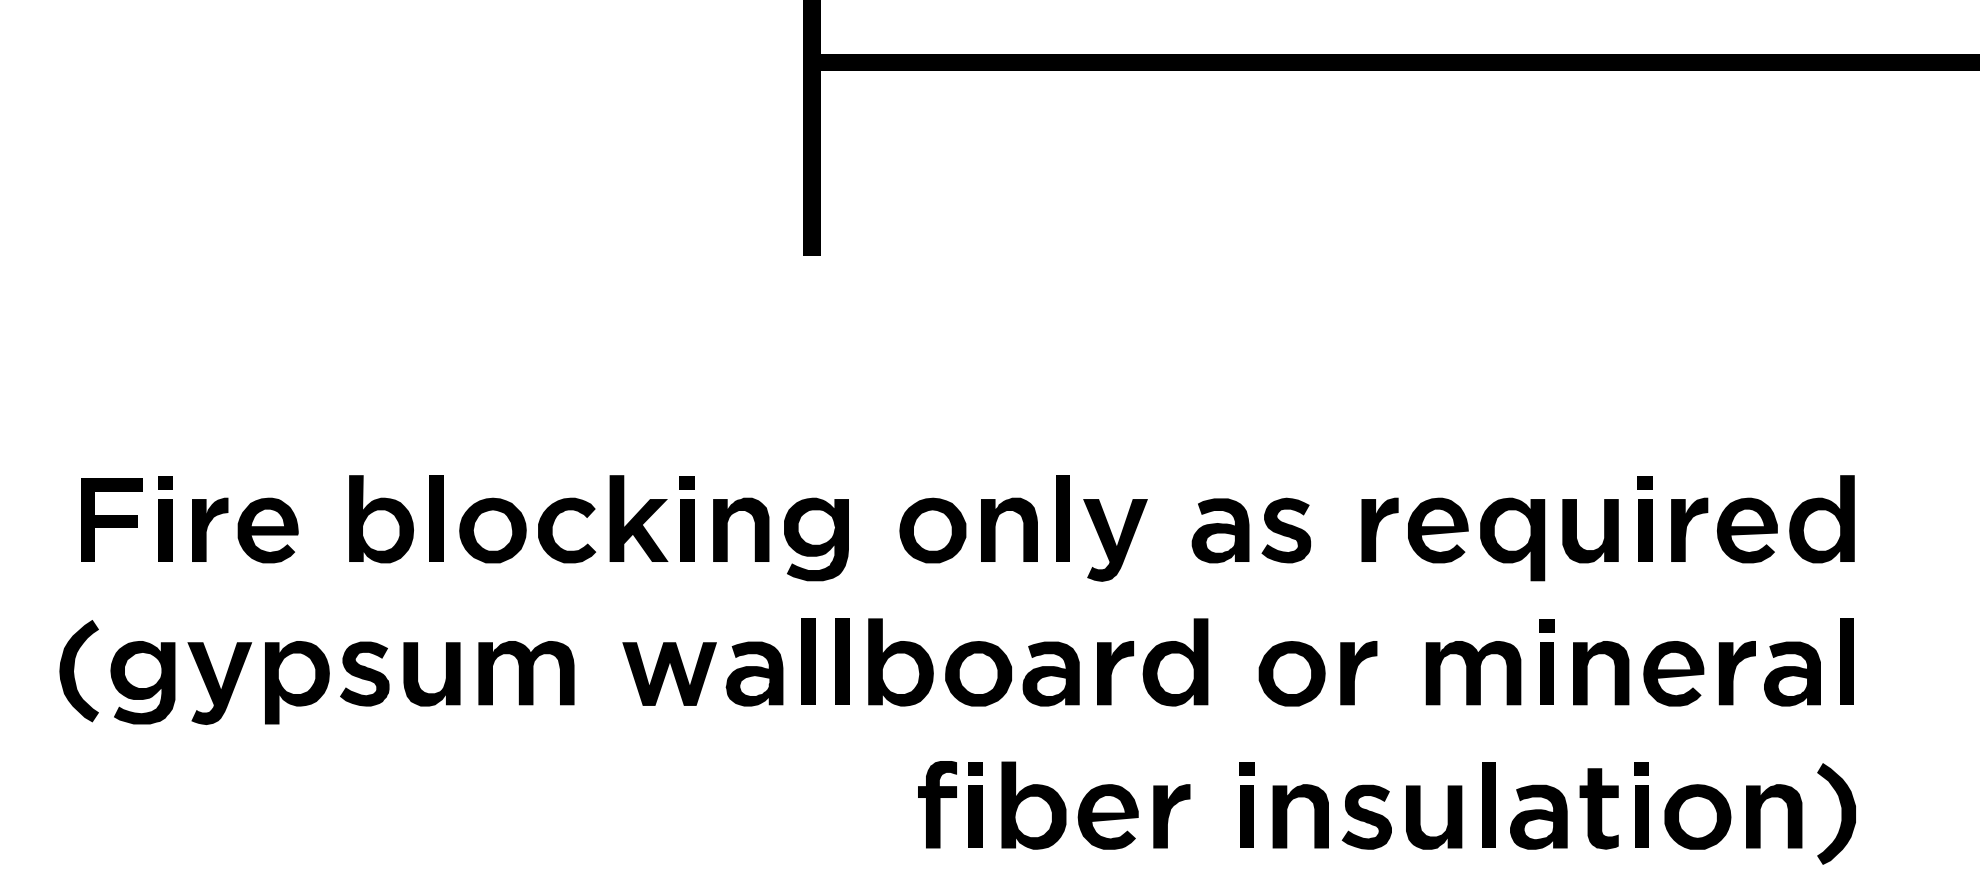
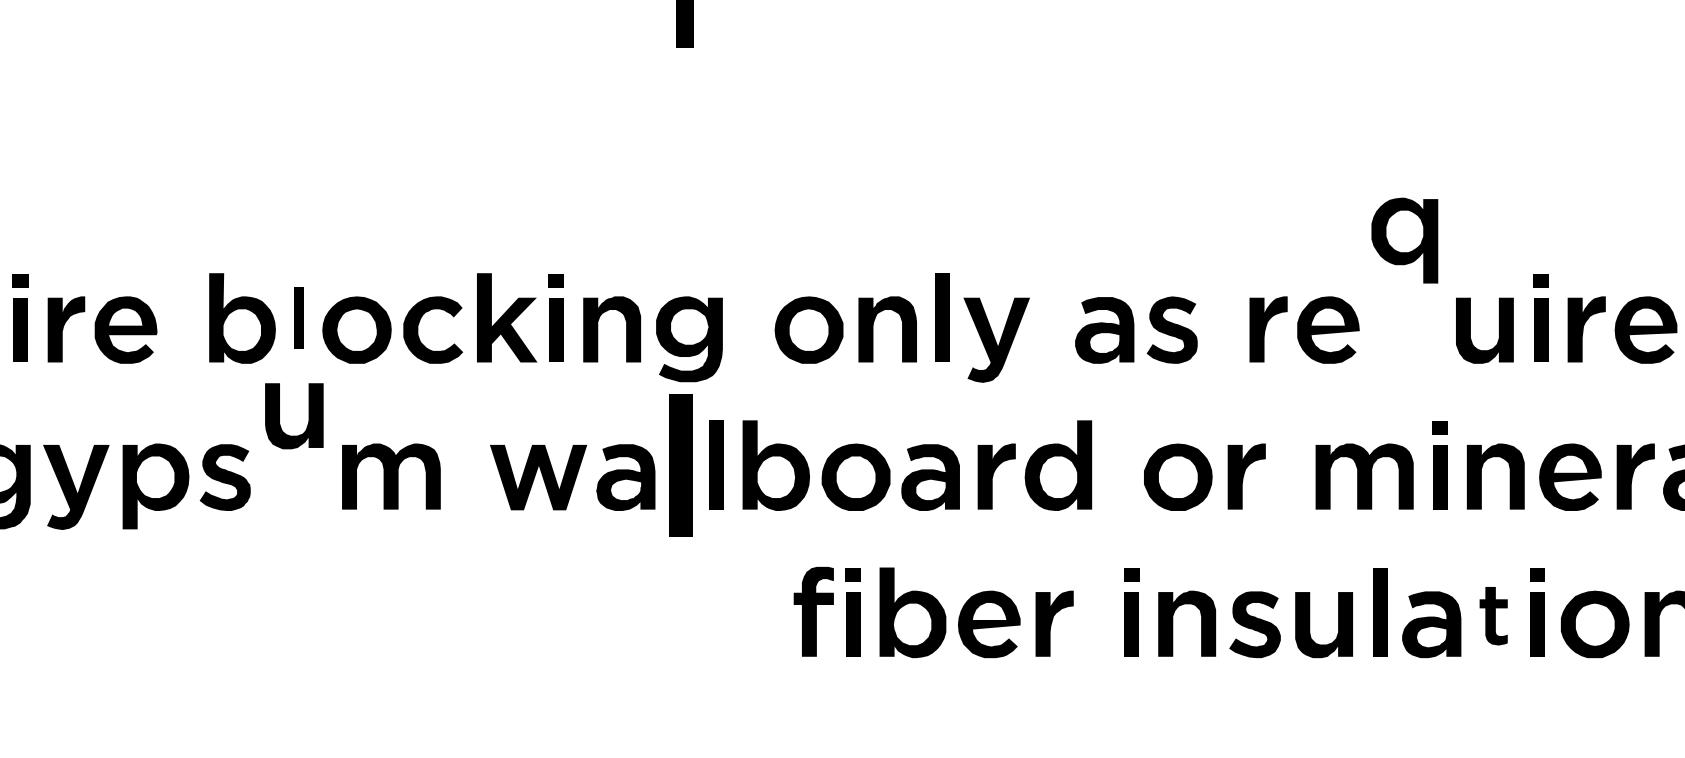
part: (436, 518) -> (298, 317), size x0.7
part: (1512, 539) -> (1404, 240), moved
part: (808, 661) -> (681, 464), size x1.6
part: (417, 674) -> (279, 416), moved
part: (1598, 808) -> (1493, 615), size x0.7

